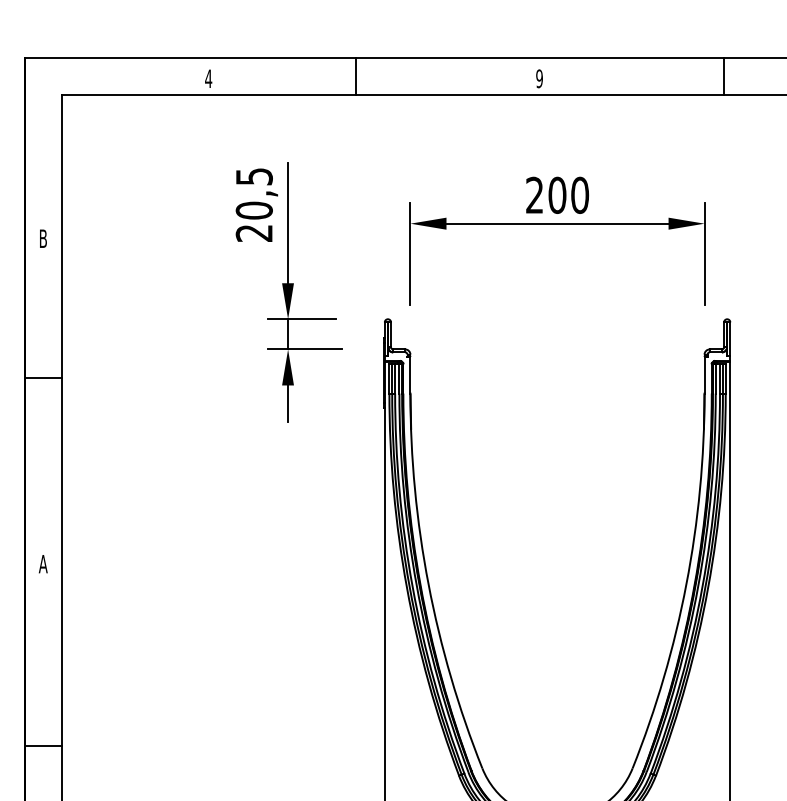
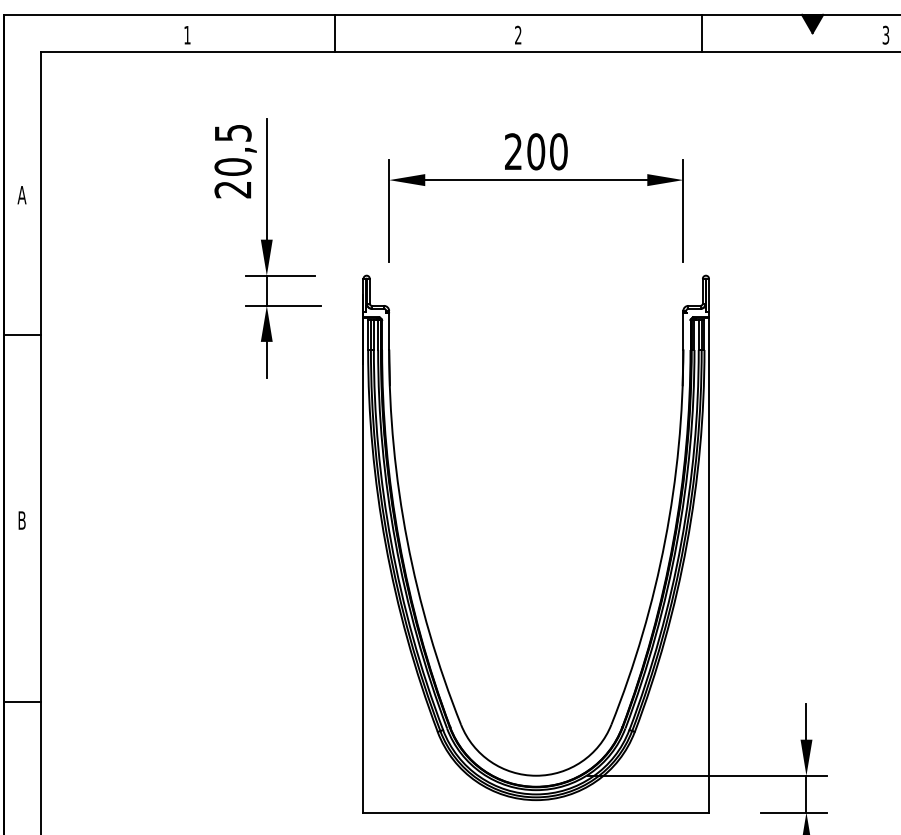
text: (207, 79) -> (186, 35), 4 -> 1
text: (538, 79) -> (517, 35), 9 -> 2
text: (42, 239) -> (21, 195), B -> A
text: (42, 564) -> (21, 520), A -> B

